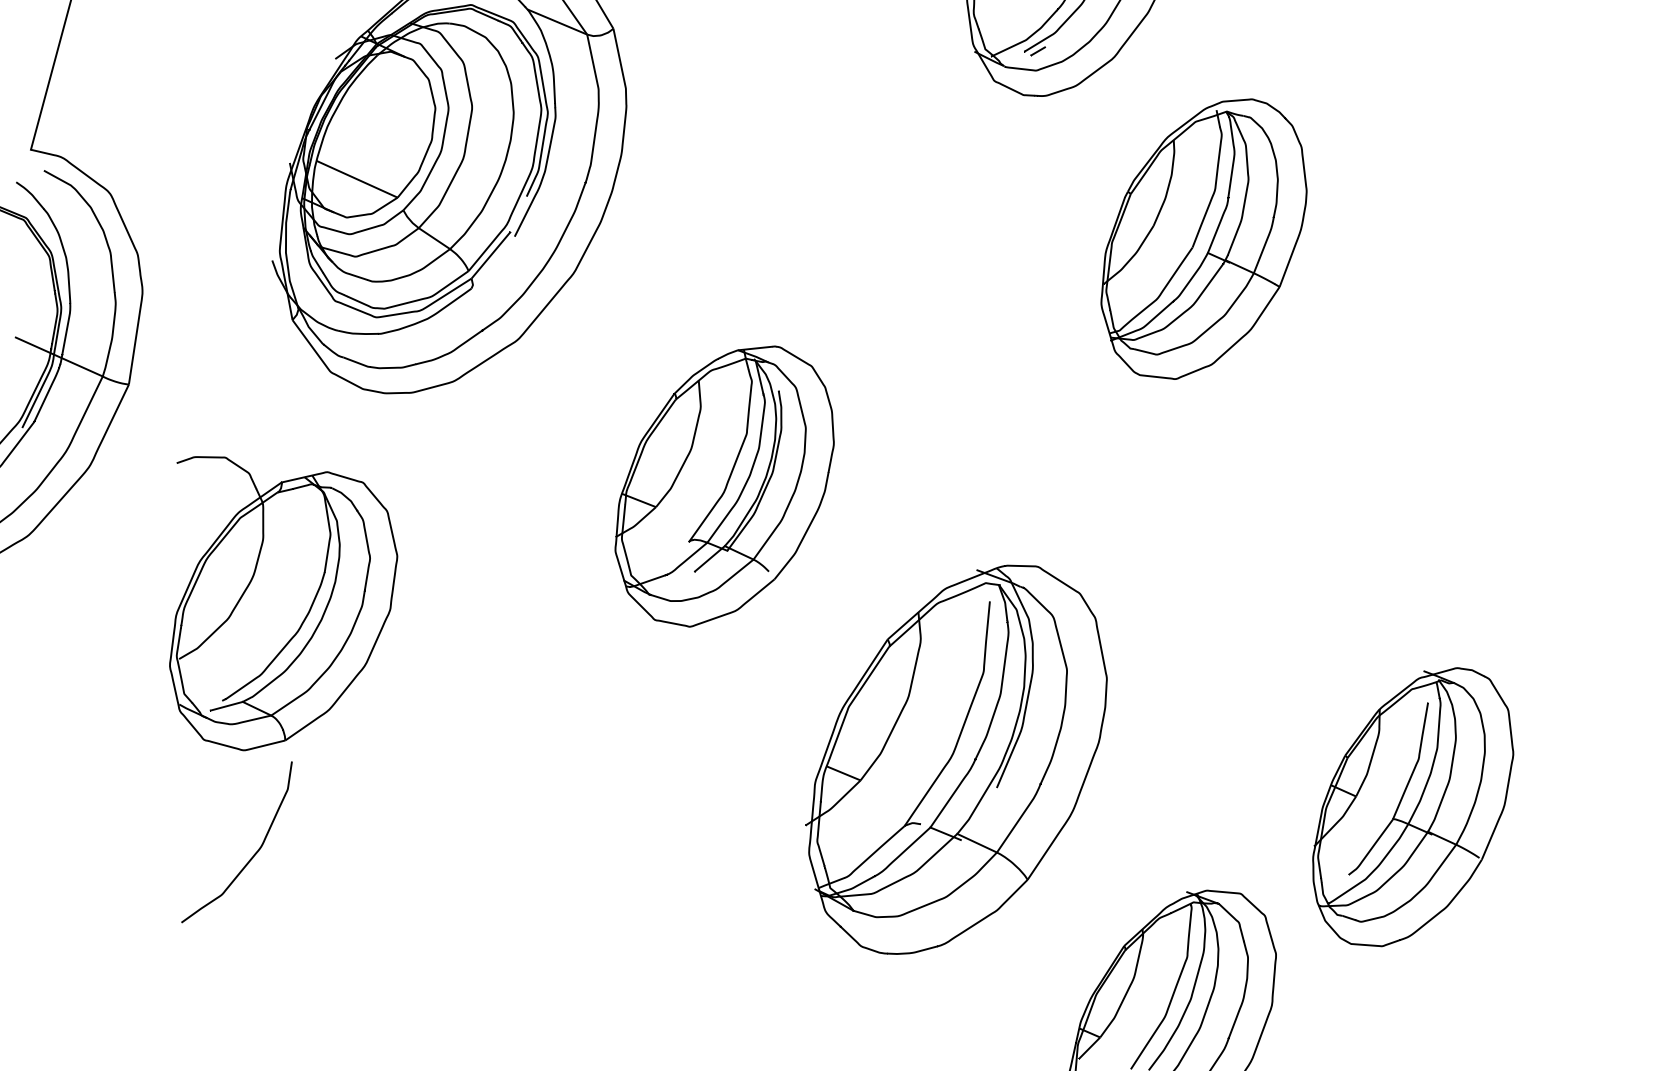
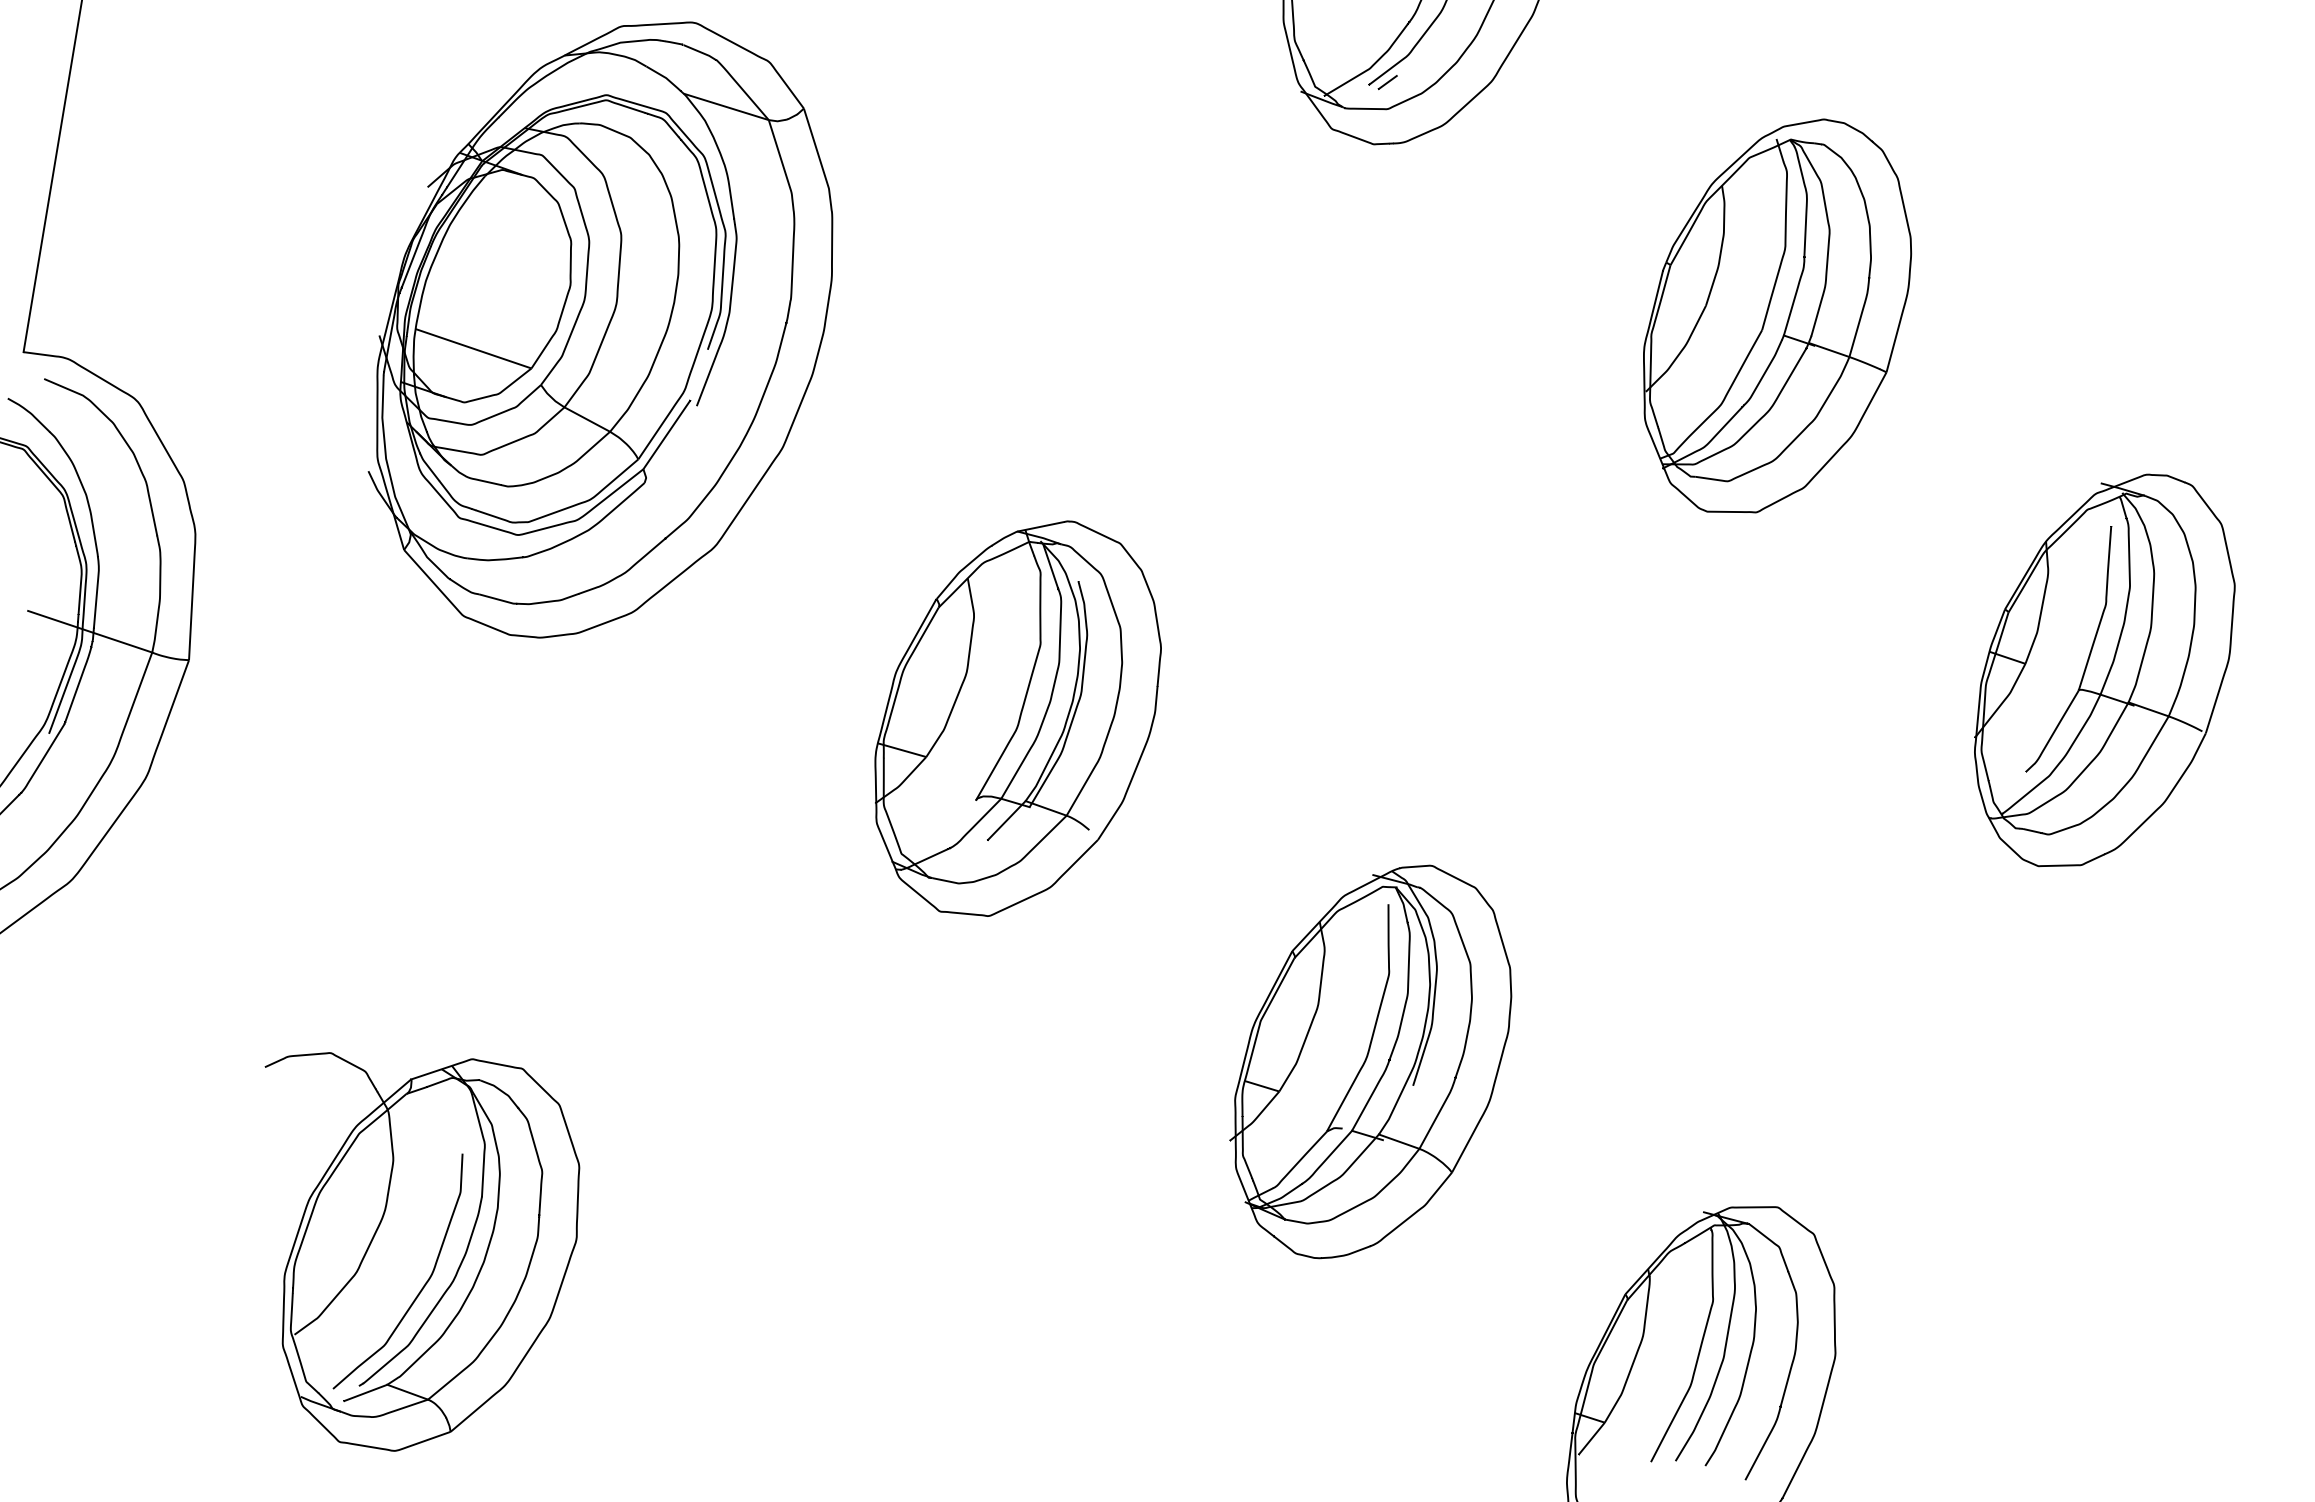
part: (1204, 238) -> (1777, 315), moved
part: (277, 607) -> (422, 1251), moved
part: (956, 759) -> (1370, 1061), size x0.71
part: (1412, 806) -> (2104, 670), moved

